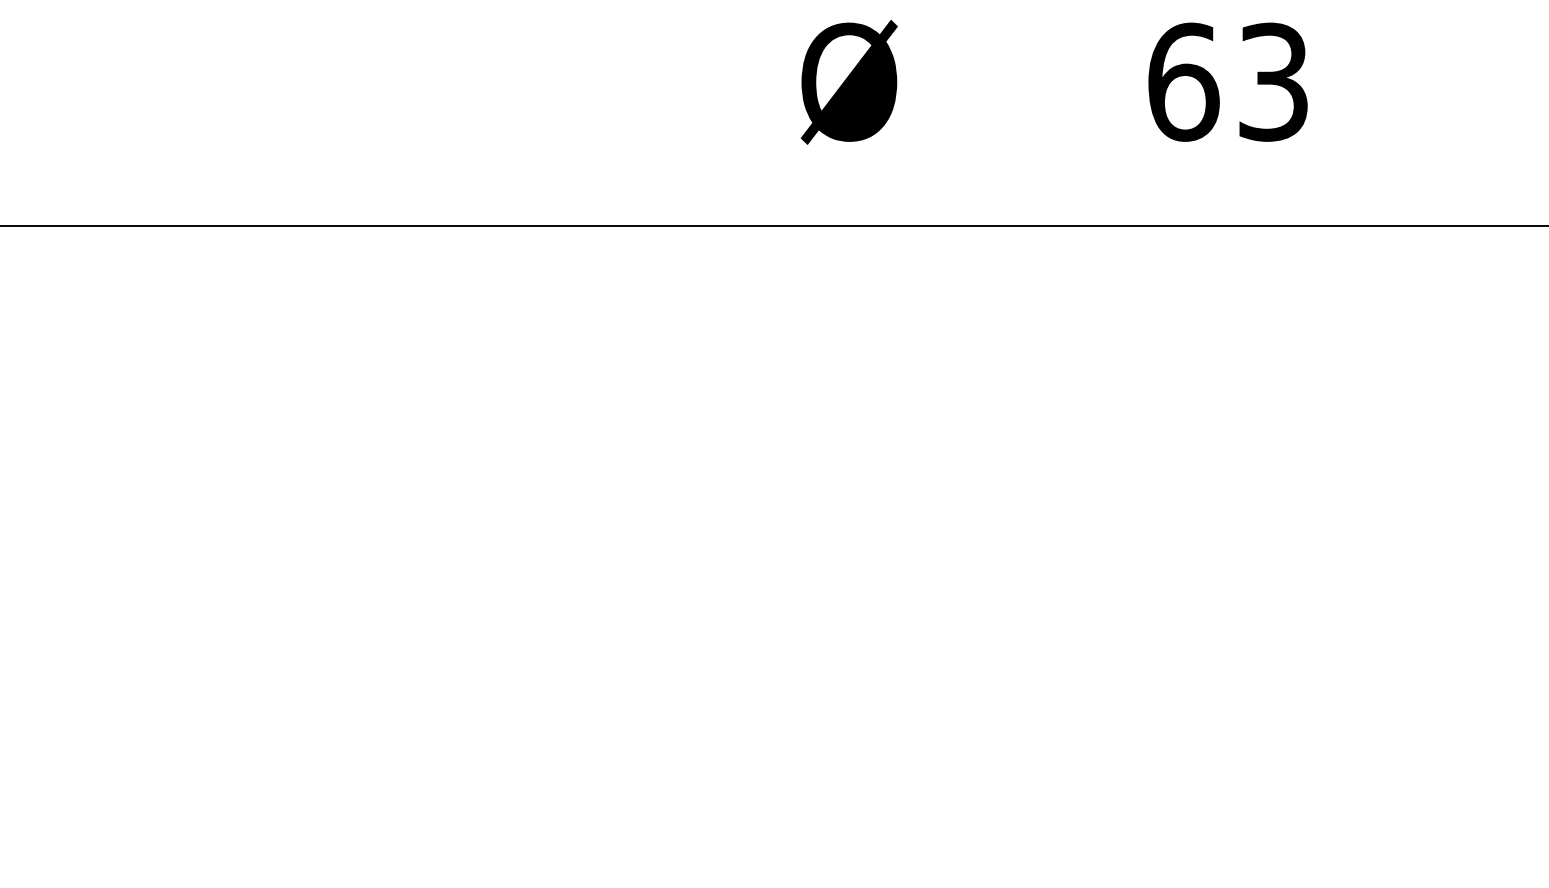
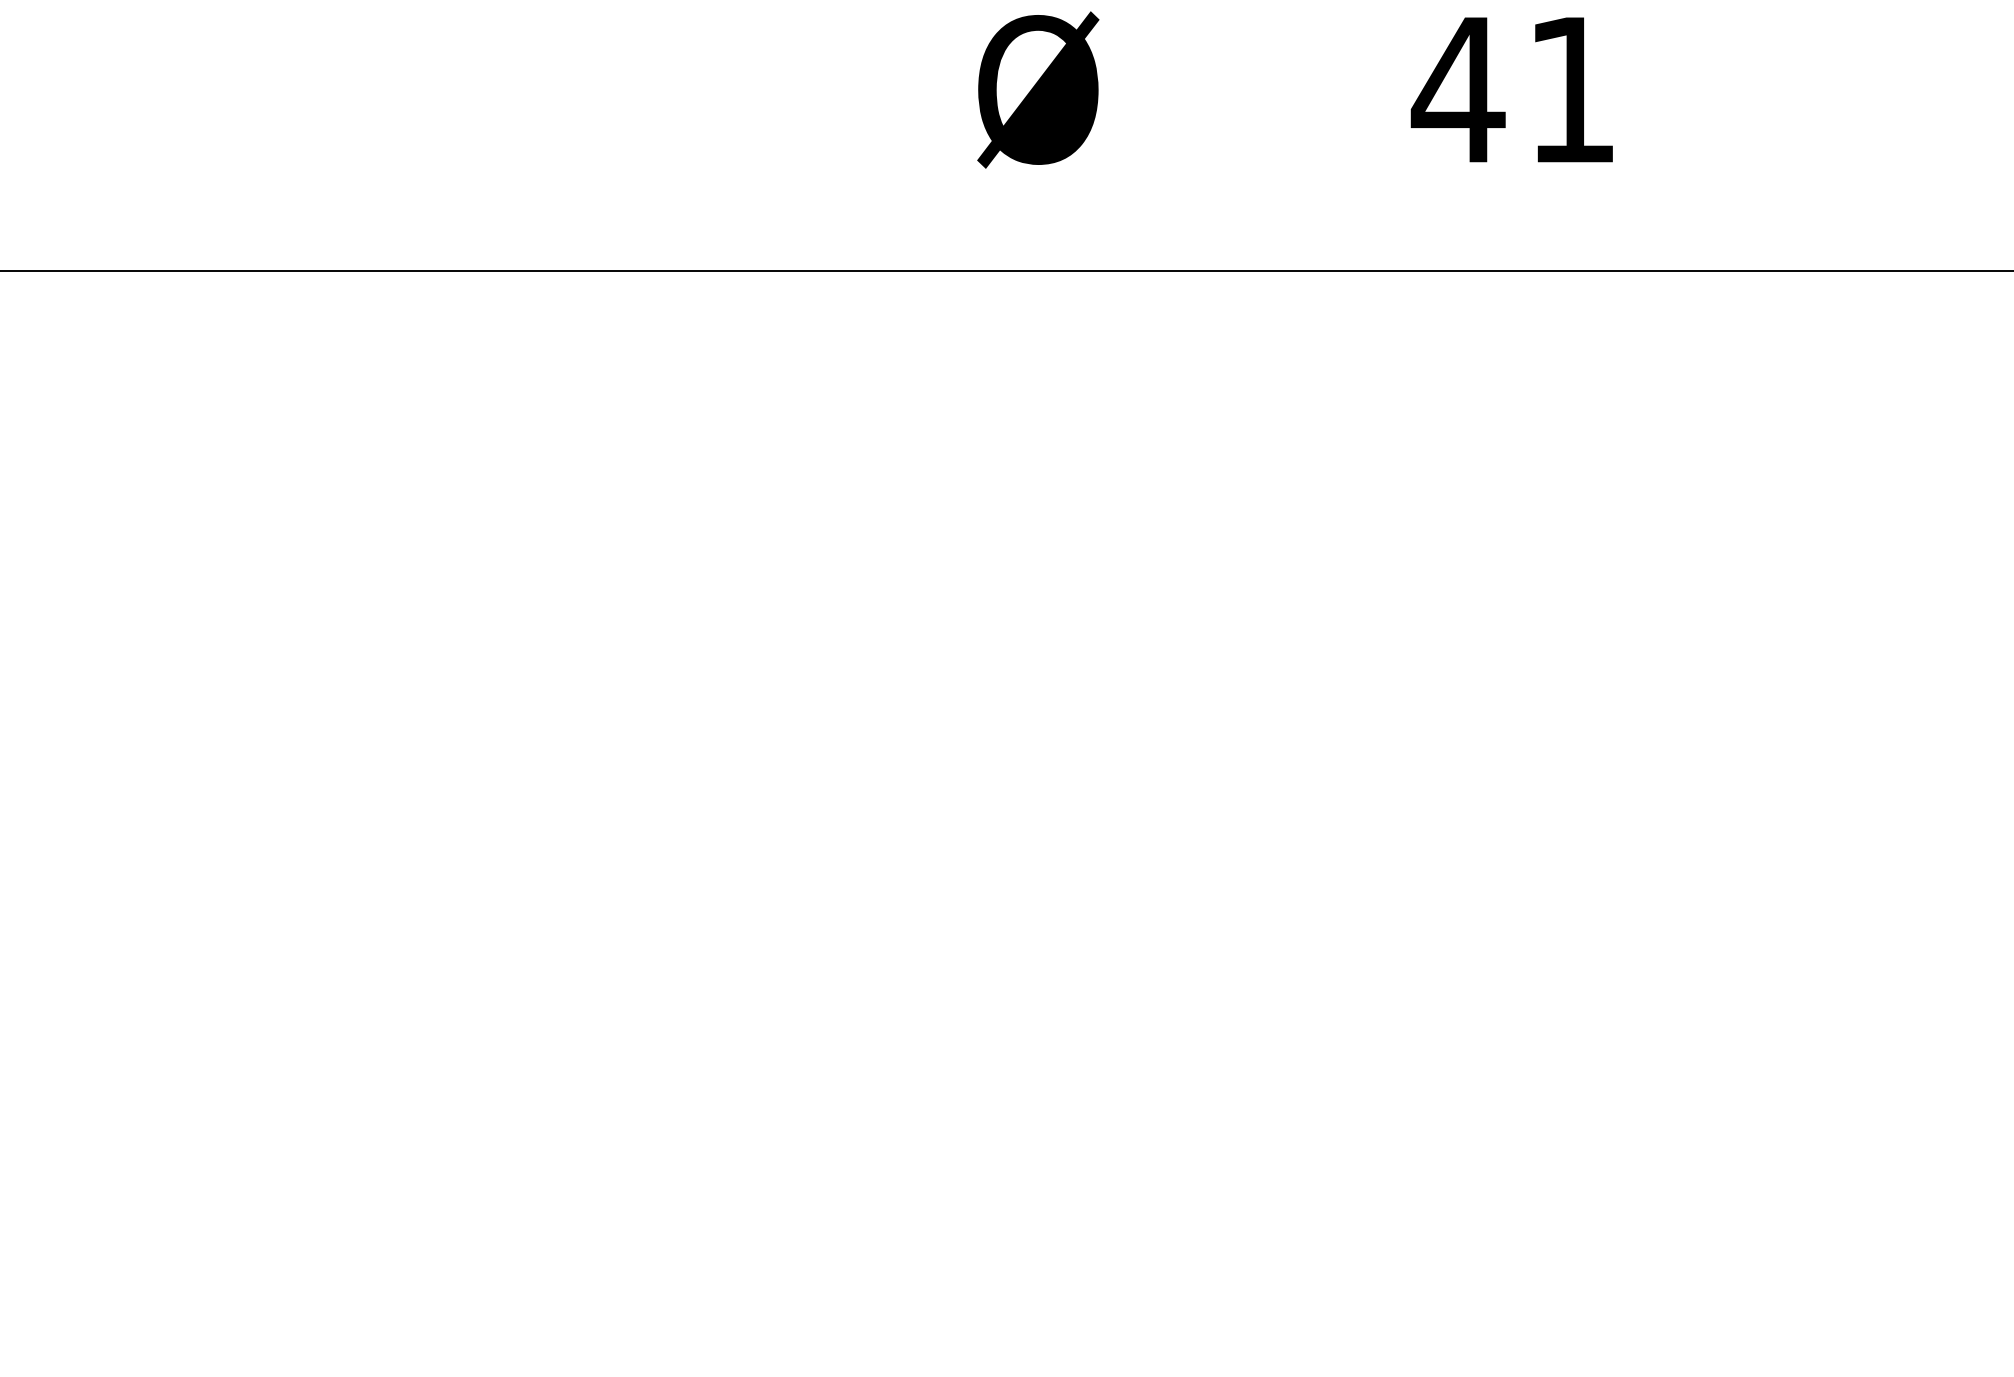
text: (1226, 81) -> (1512, 89), 63 -> 41

